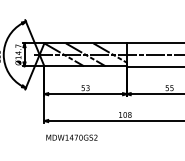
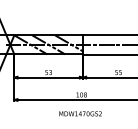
text: (71, 137) -> (80, 113), moved

